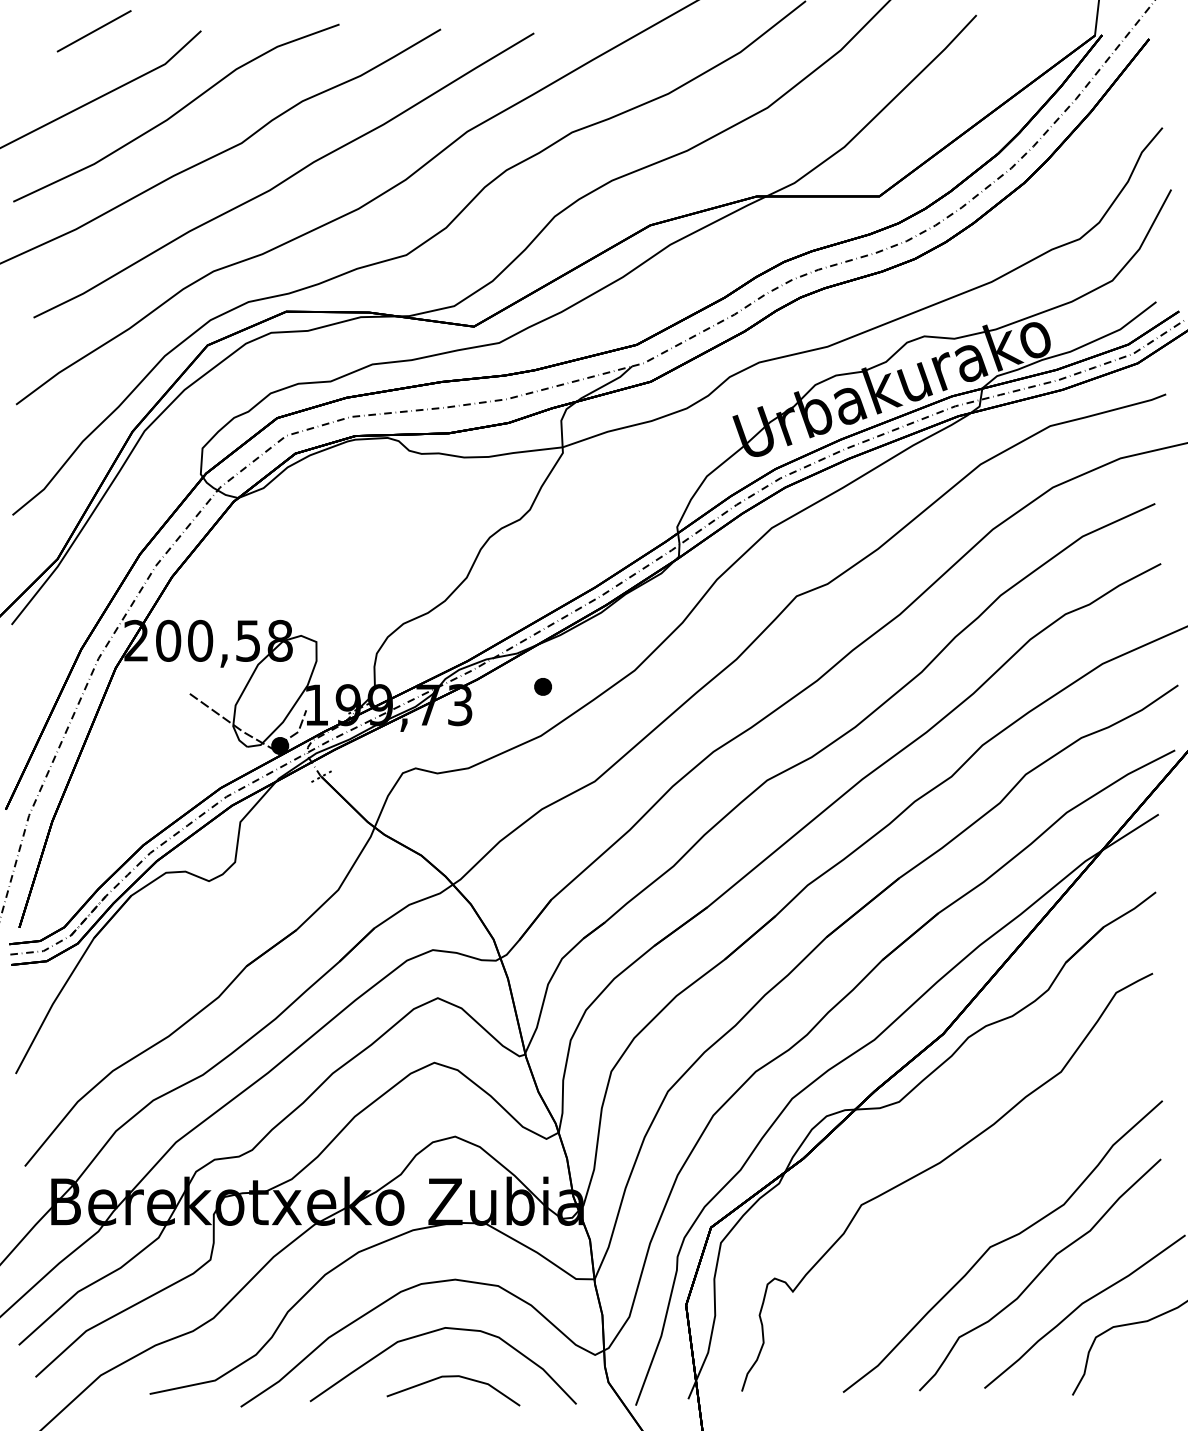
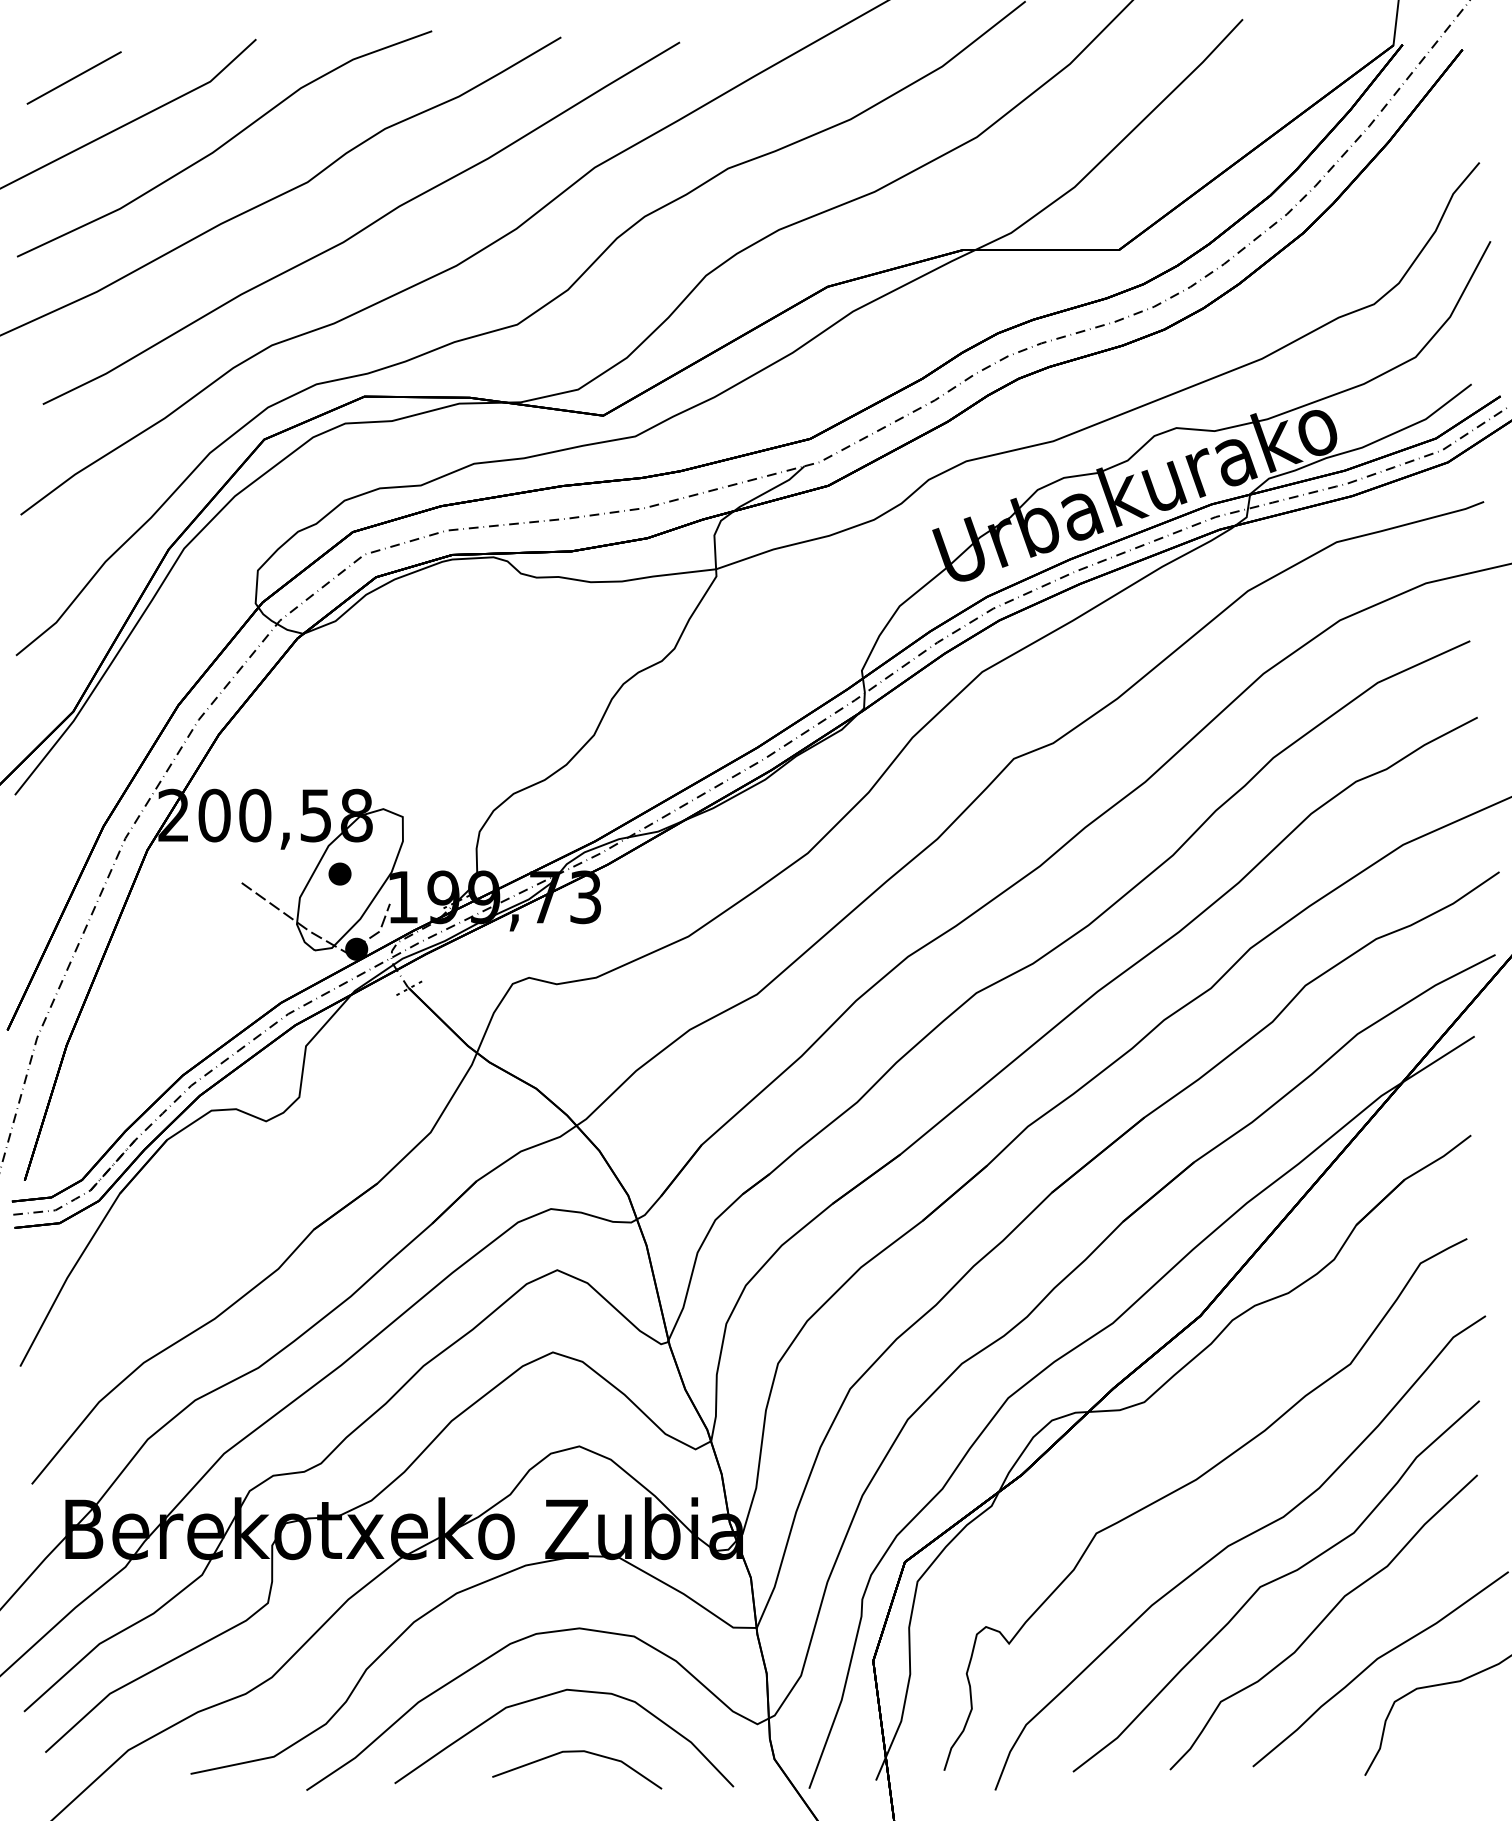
line: (93, 31) -> (73, 78), moved
part: (542, 686) -> (339, 873), moved
curve: (970, 1213) -> (1235, 1544), added

